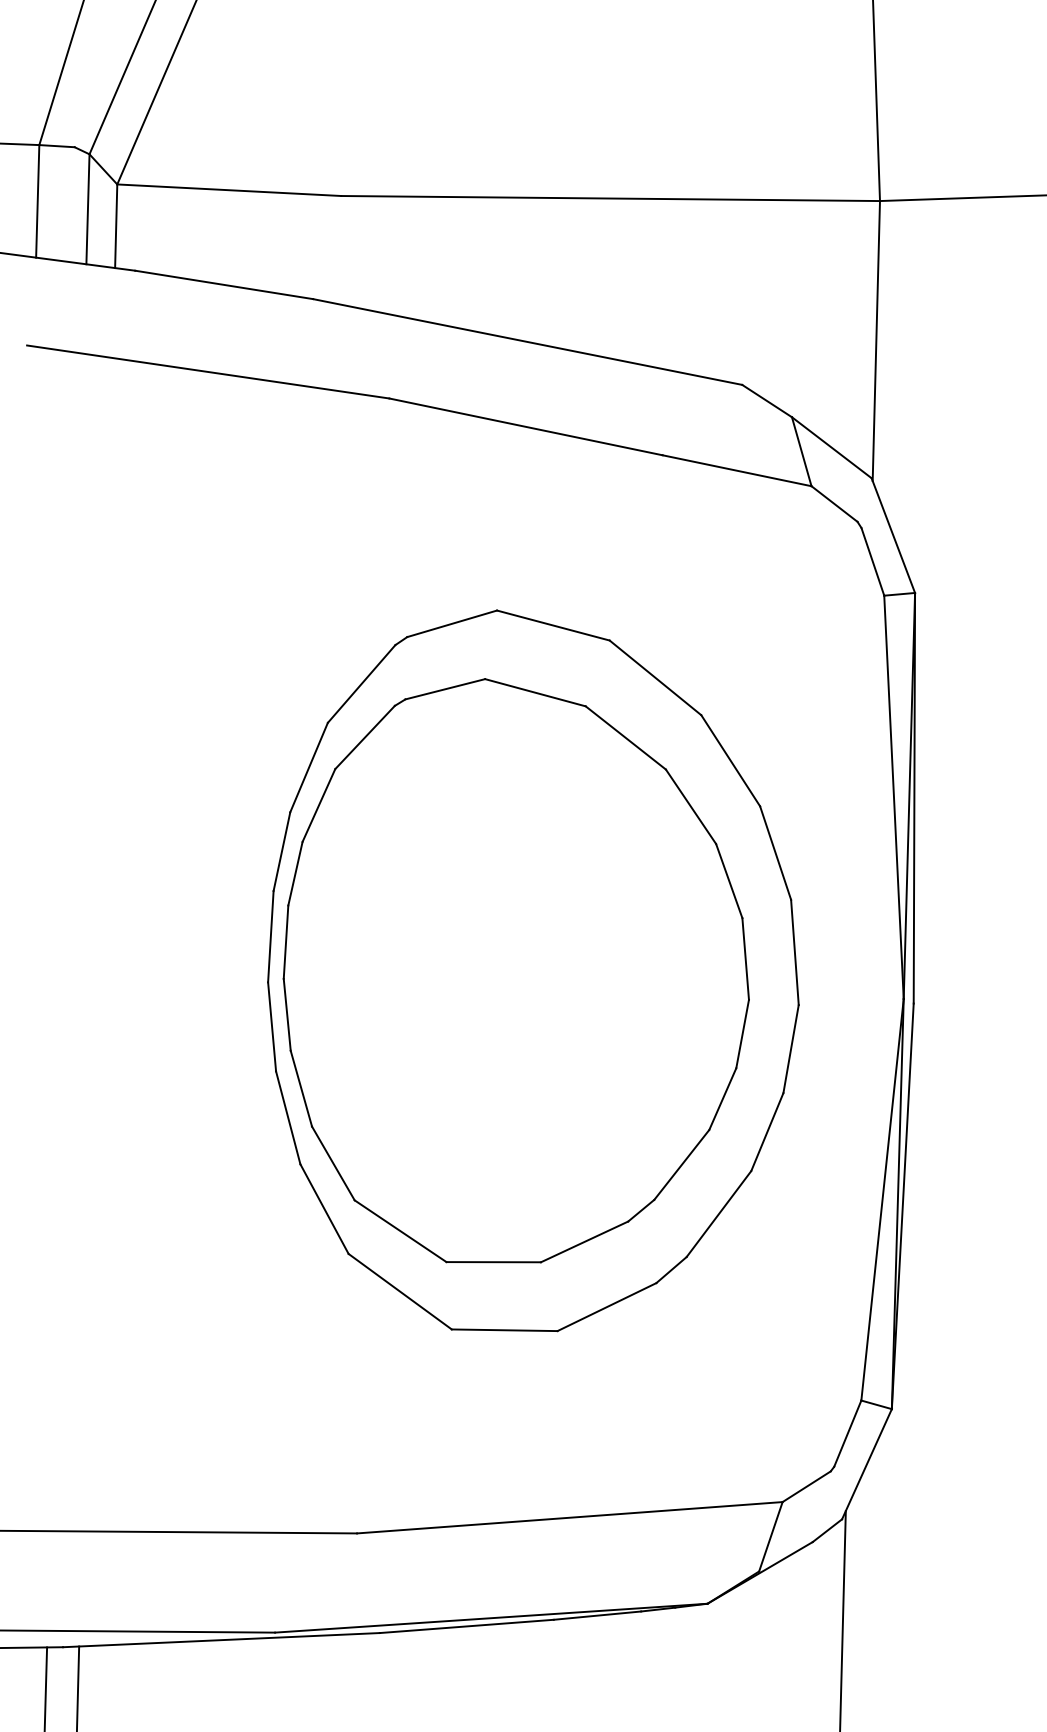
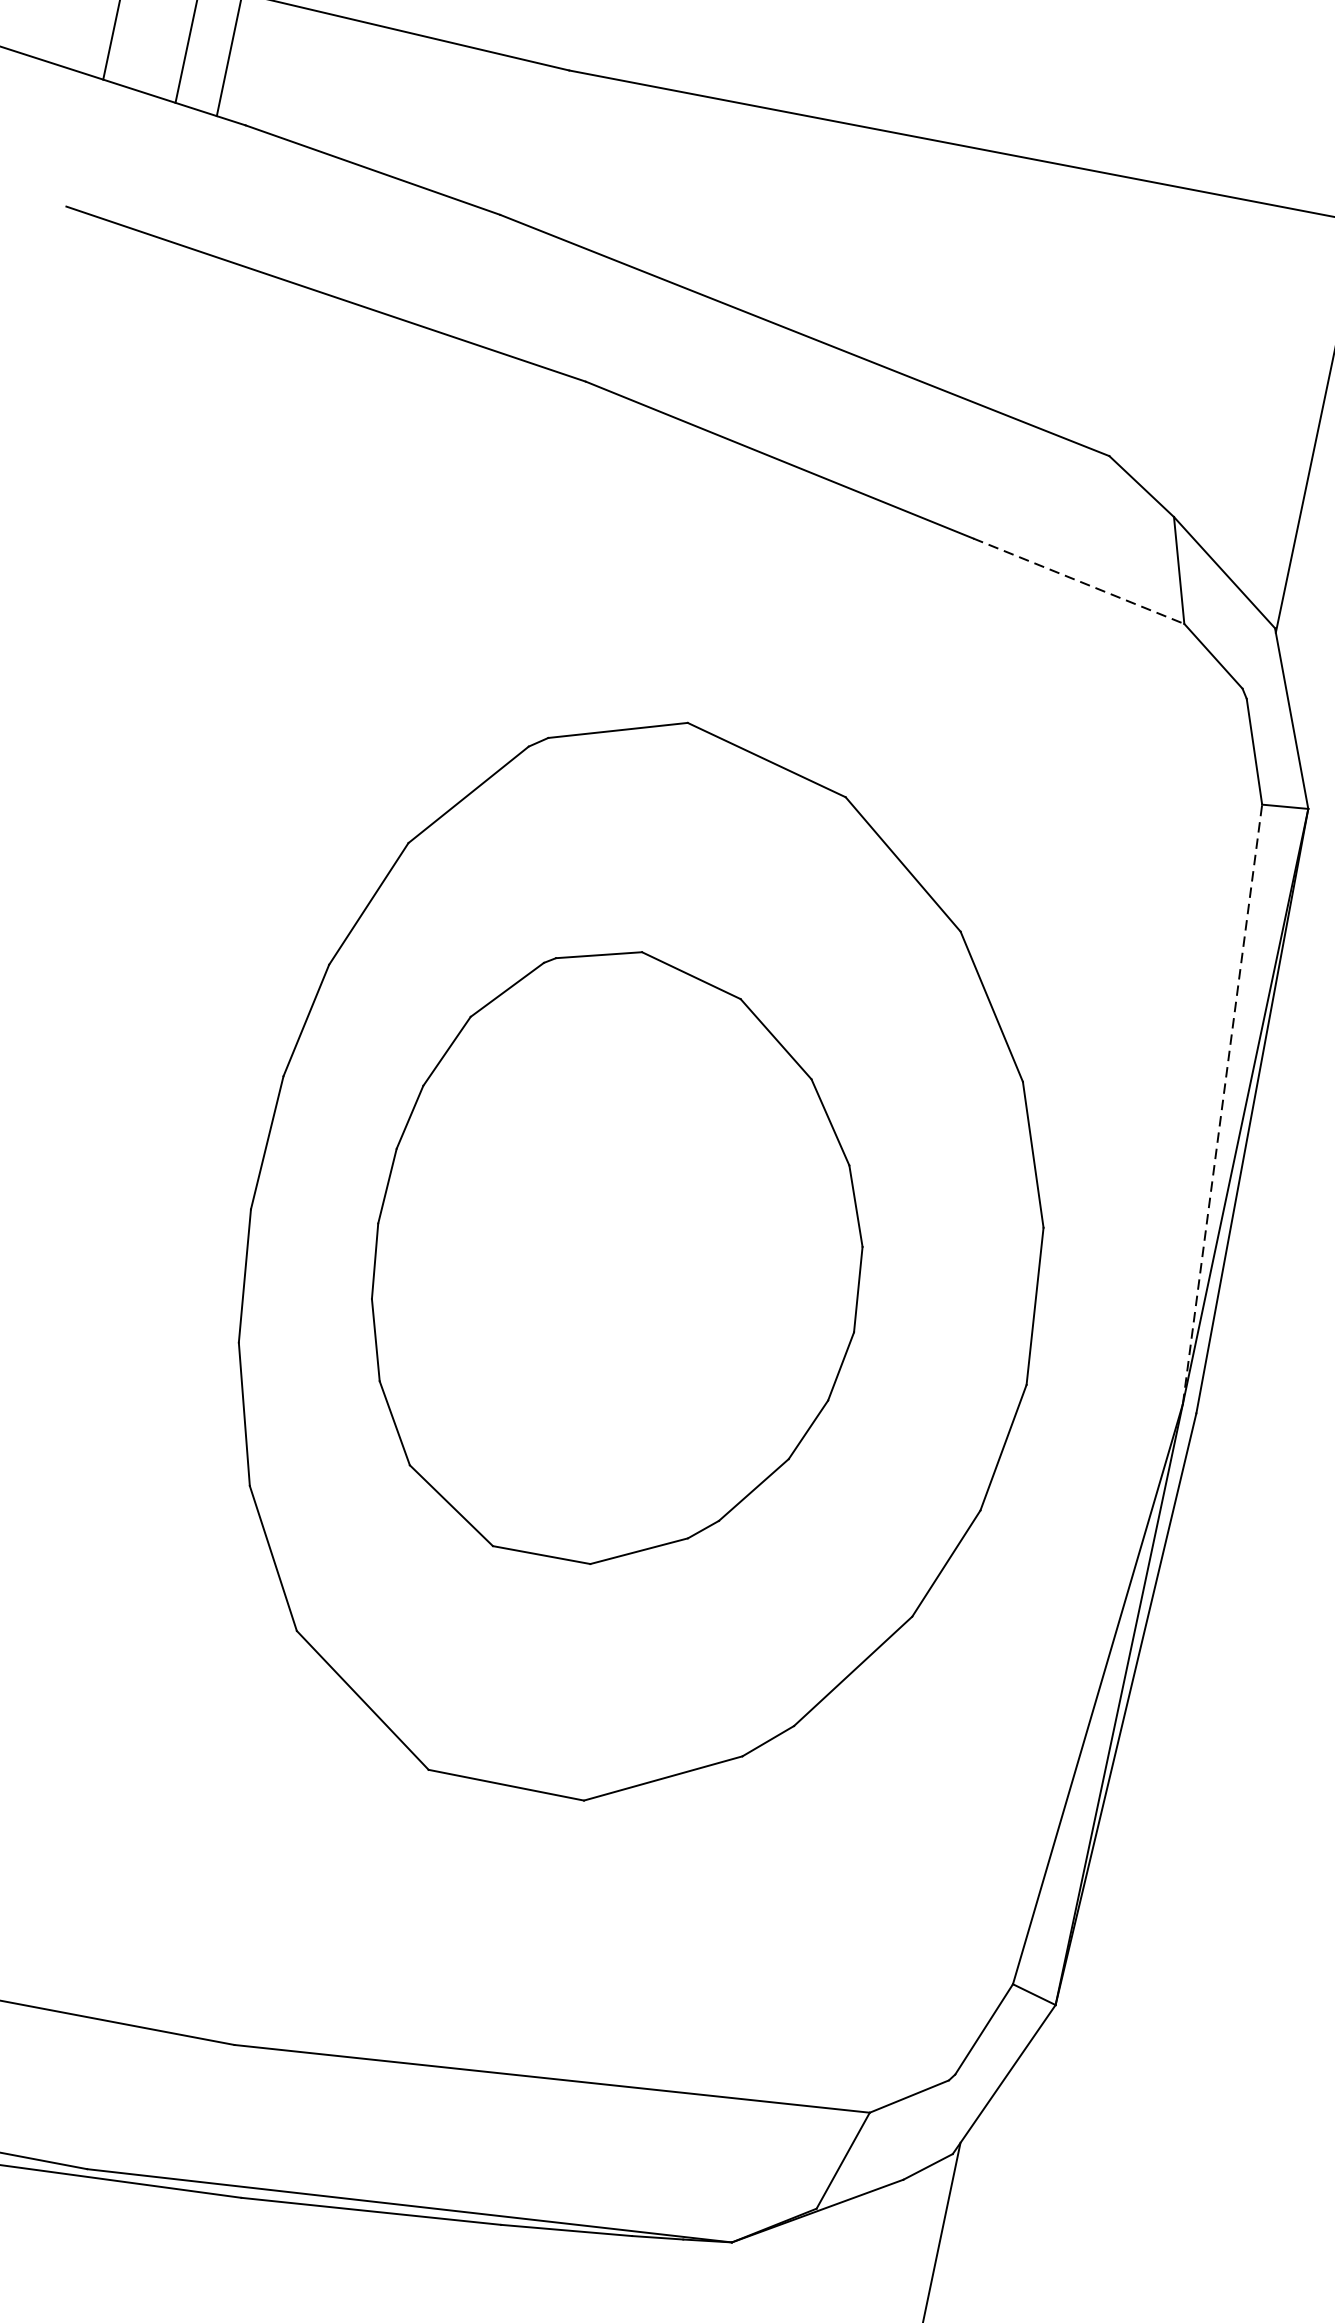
line: (737, 470) -> (1079, 580), solid -> dashed
line: (893, 797) -> (1221, 1104), solid -> dashed
part: (515, 970) -> (618, 1258), size x0.7

